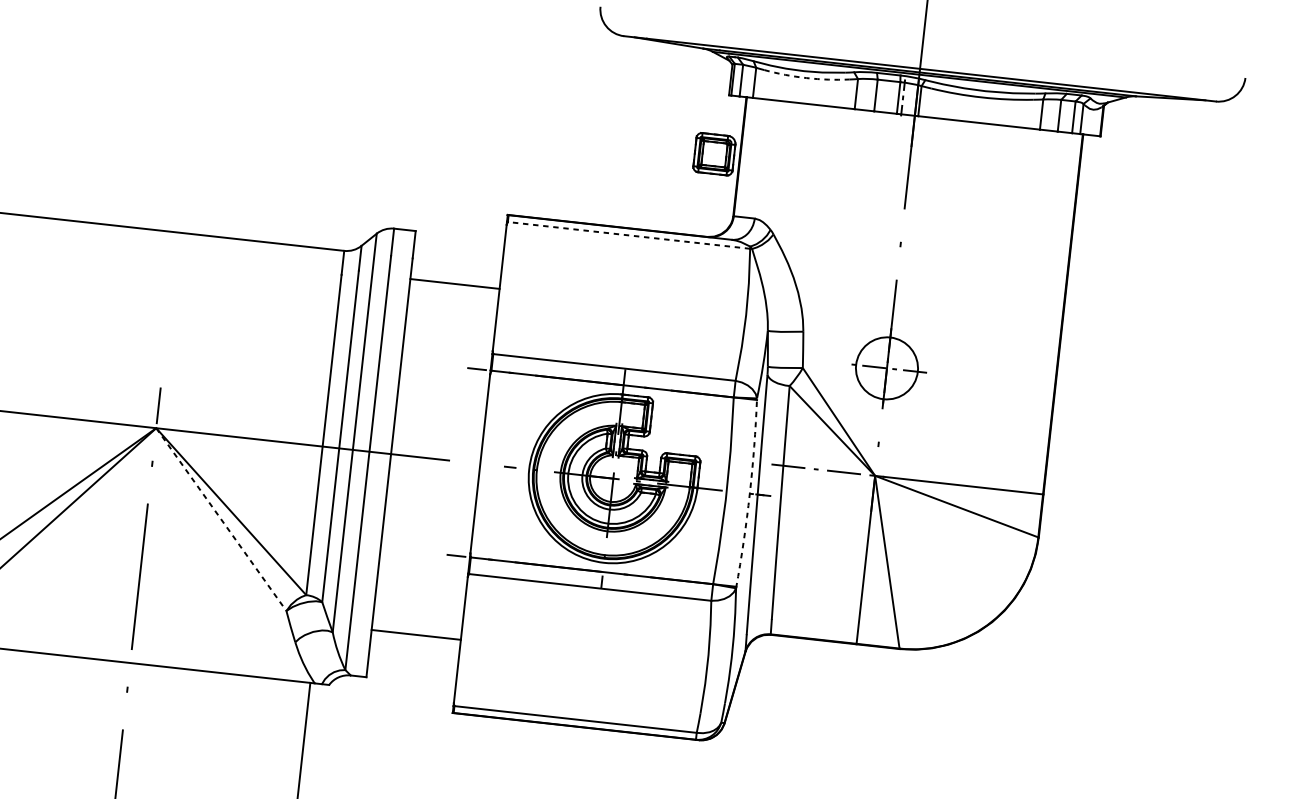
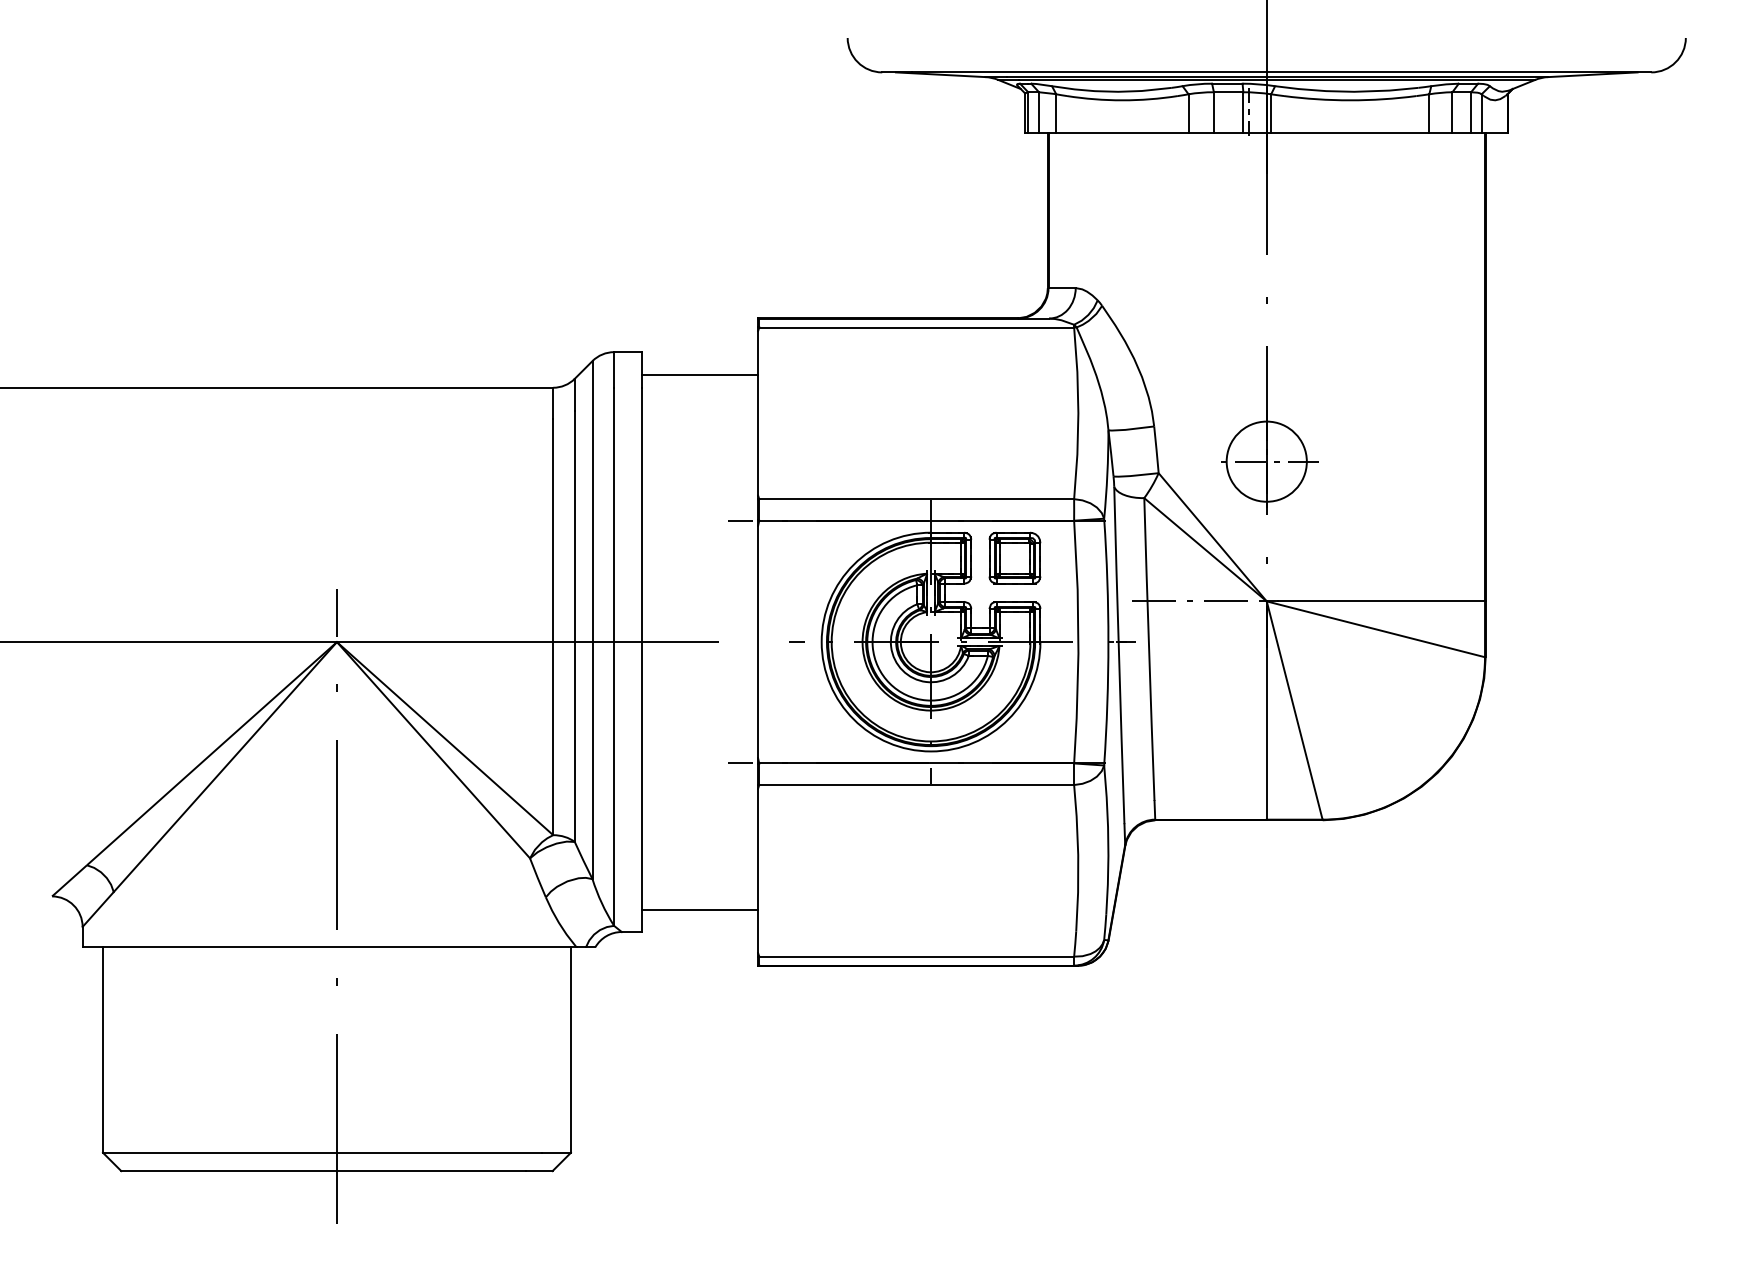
arc: (806, 78) -> (1122, 100), dashed -> solid
part: (714, 153) -> (1014, 557), moved
line: (628, 235) -> (916, 327), dashed -> solid
line: (455, 283) -> (700, 374), moved
arc: (749, 494) -> (1108, 642), dashed -> solid
line: (221, 519) -> (433, 750), dashed -> solid
line: (416, 634) -> (700, 909), moved

